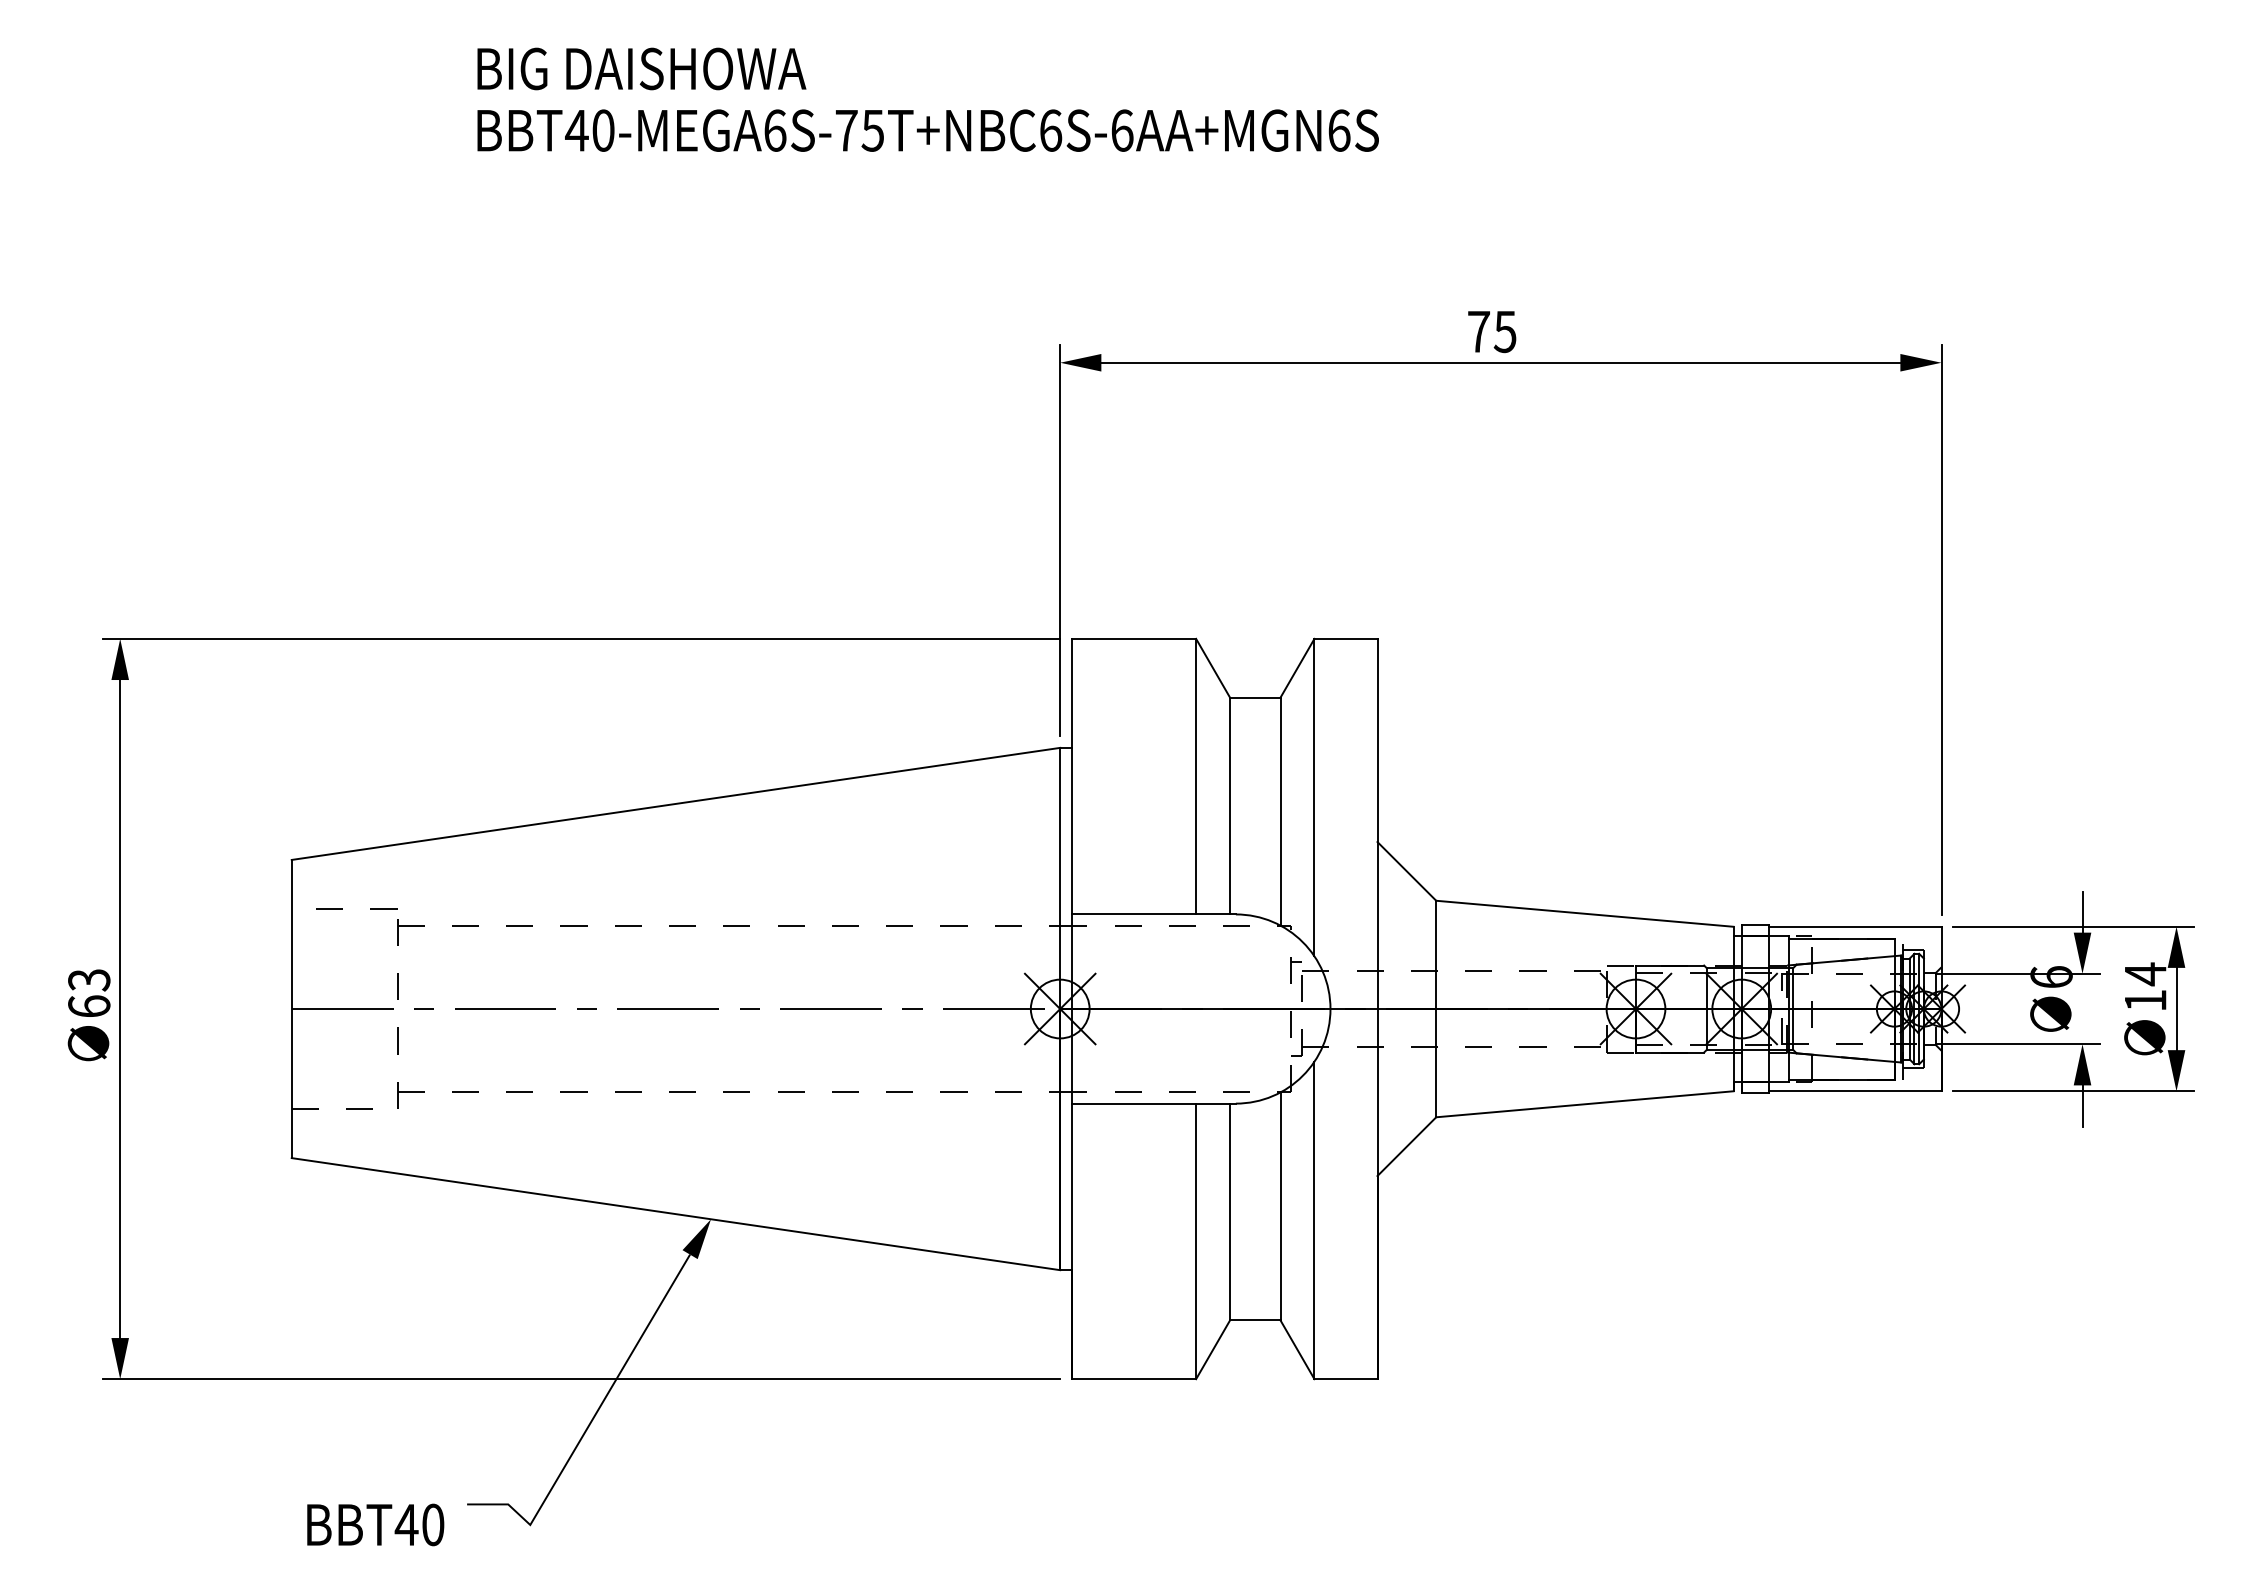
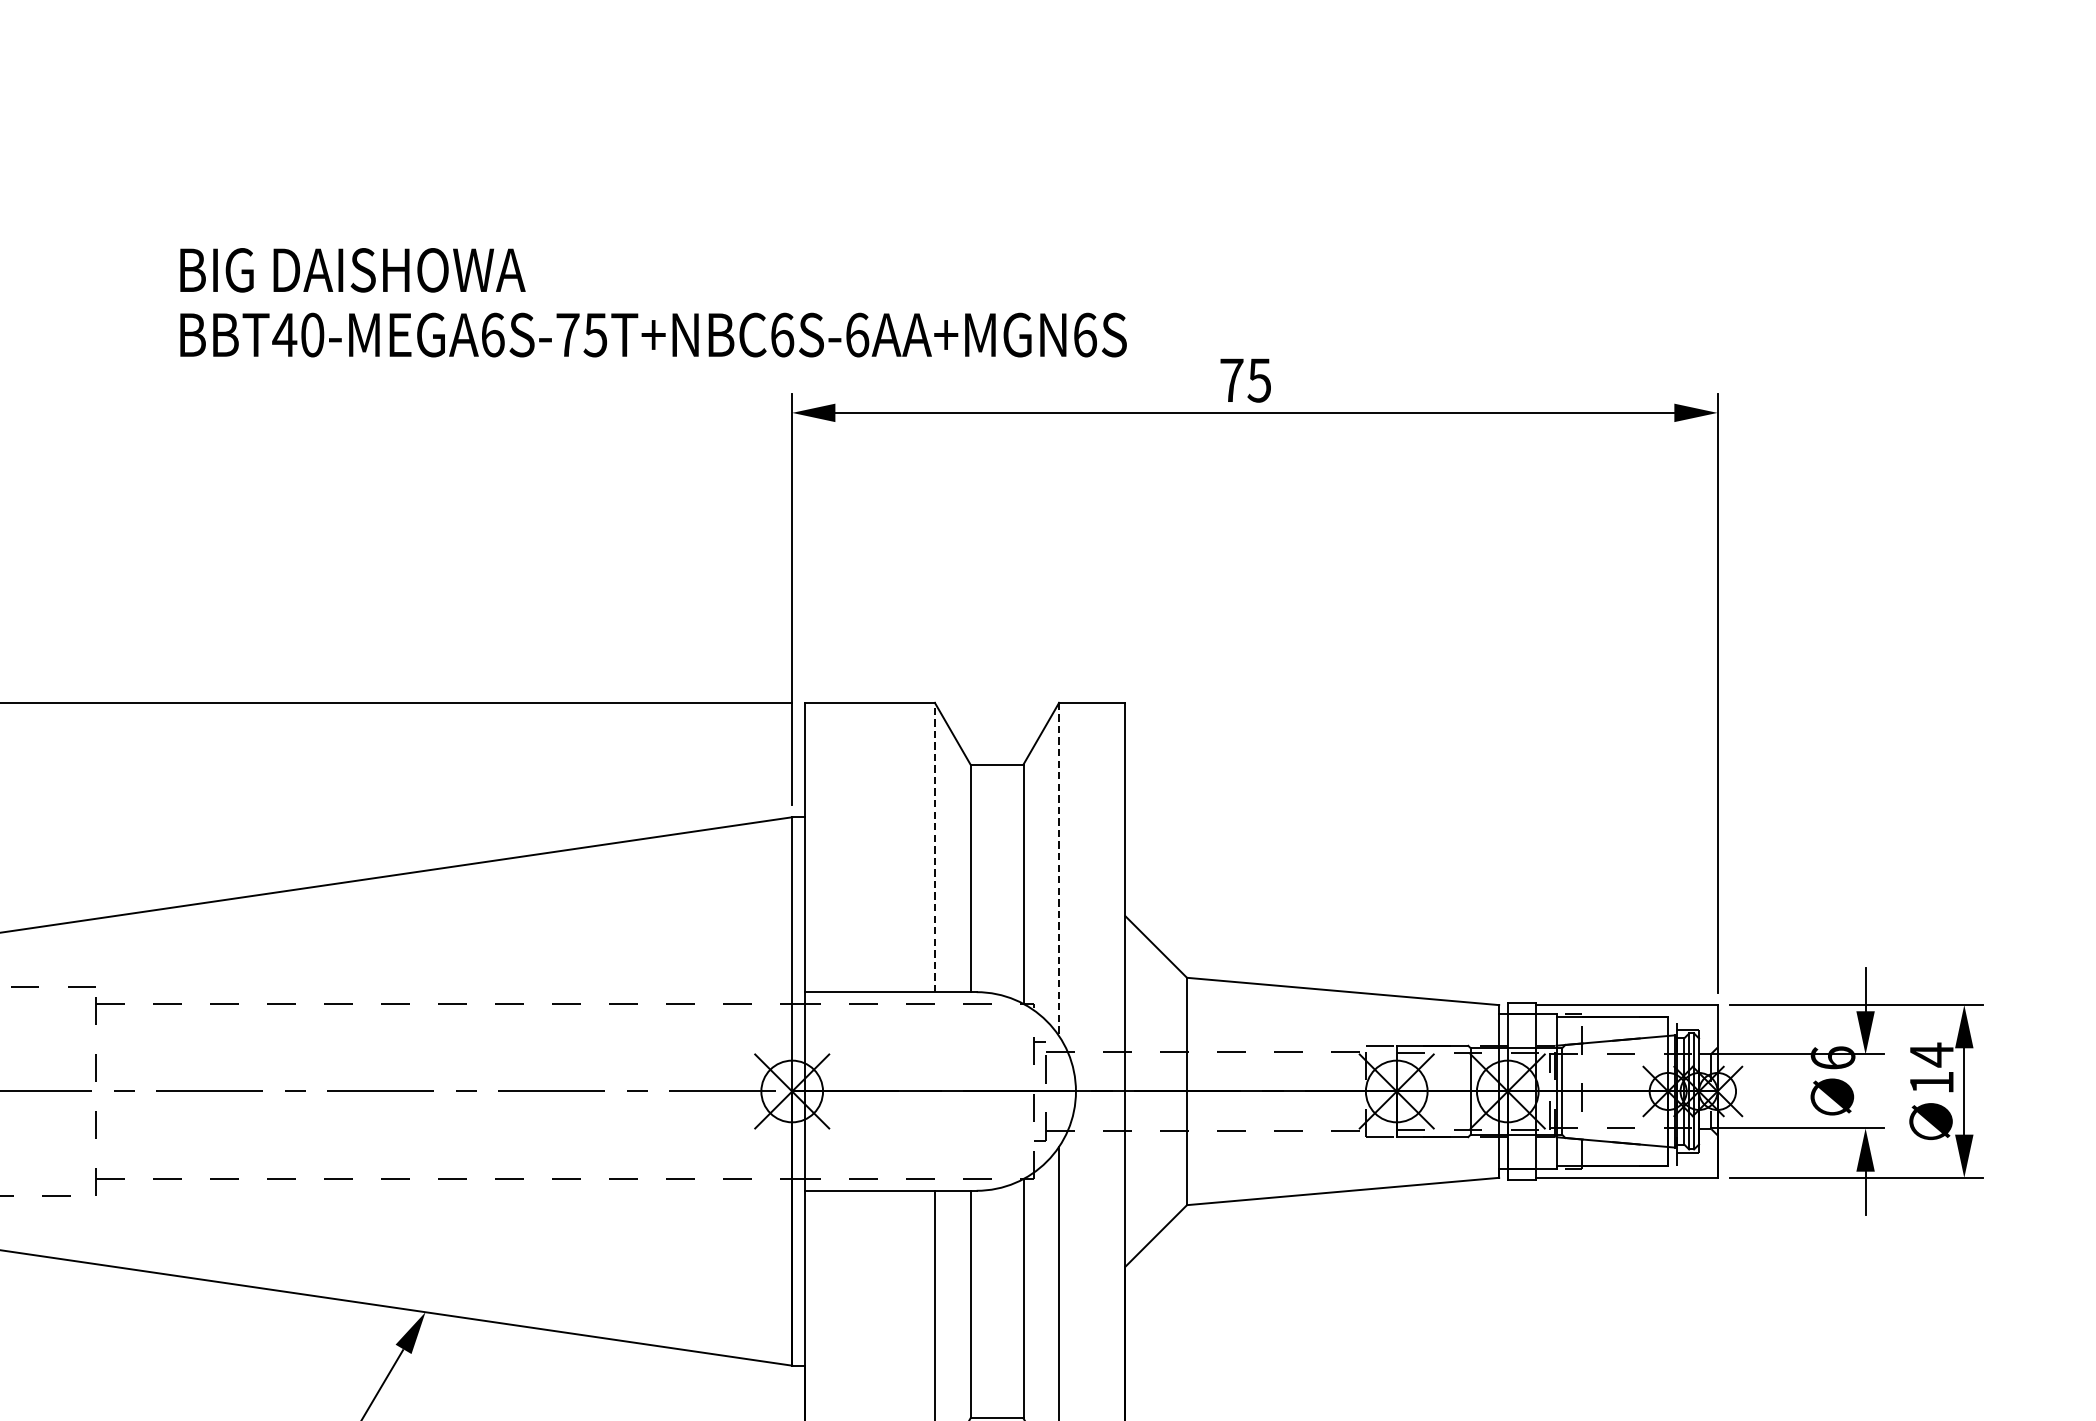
text: (927, 99) -> (652, 302), moved
line: (1196, 776) -> (935, 847), solid -> dashed
line: (1314, 797) -> (1059, 869), solid -> dashed

